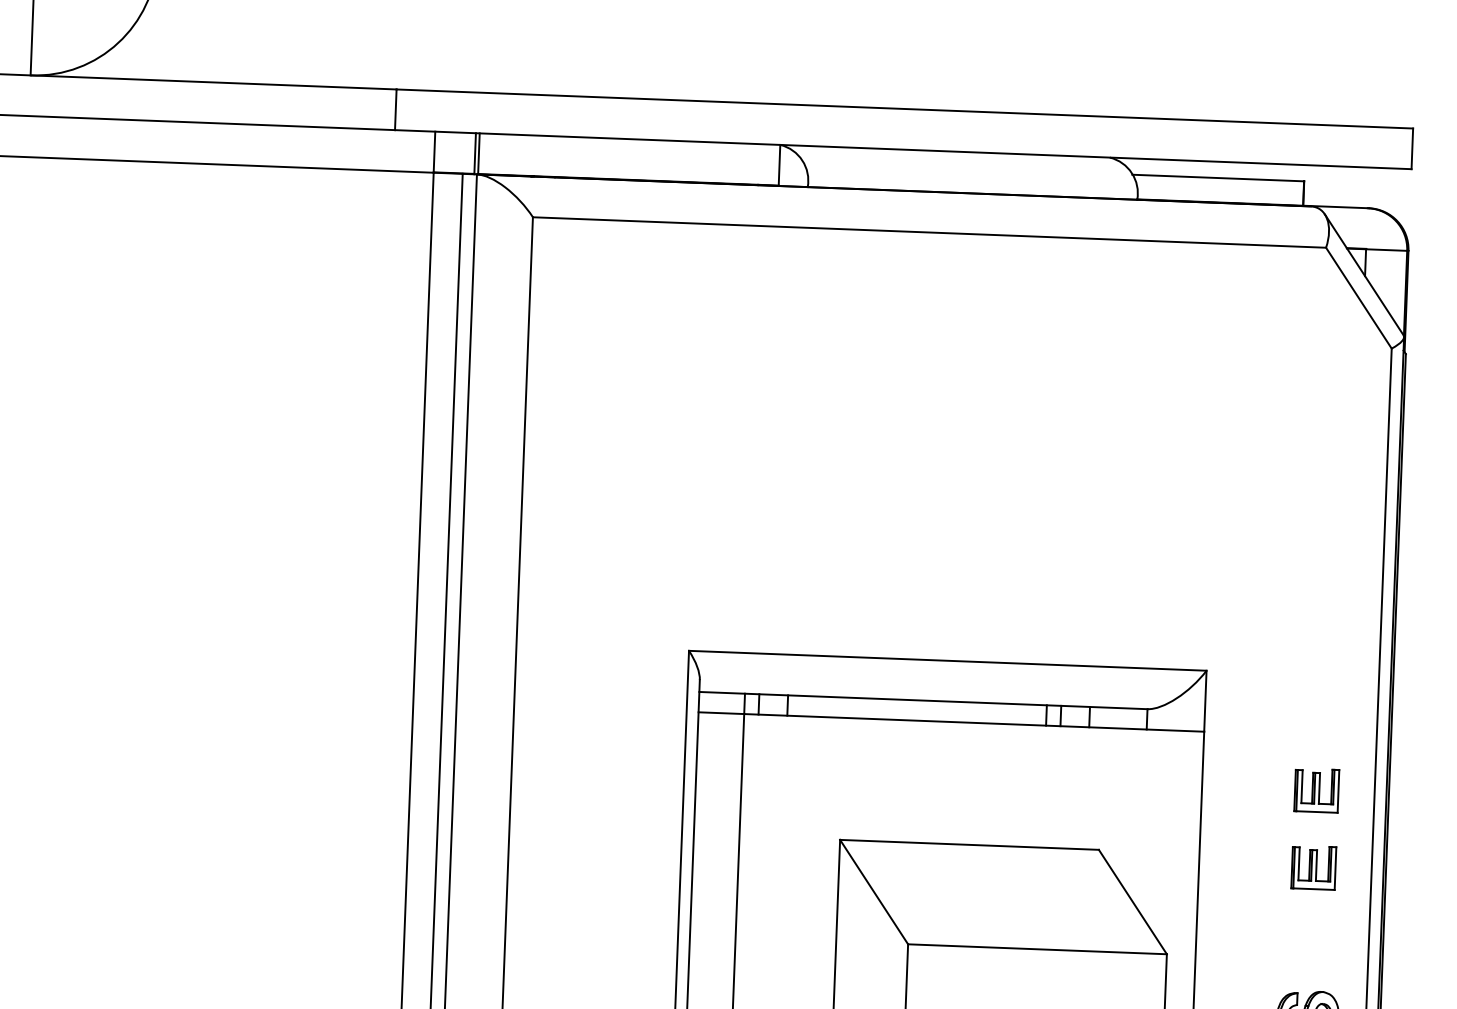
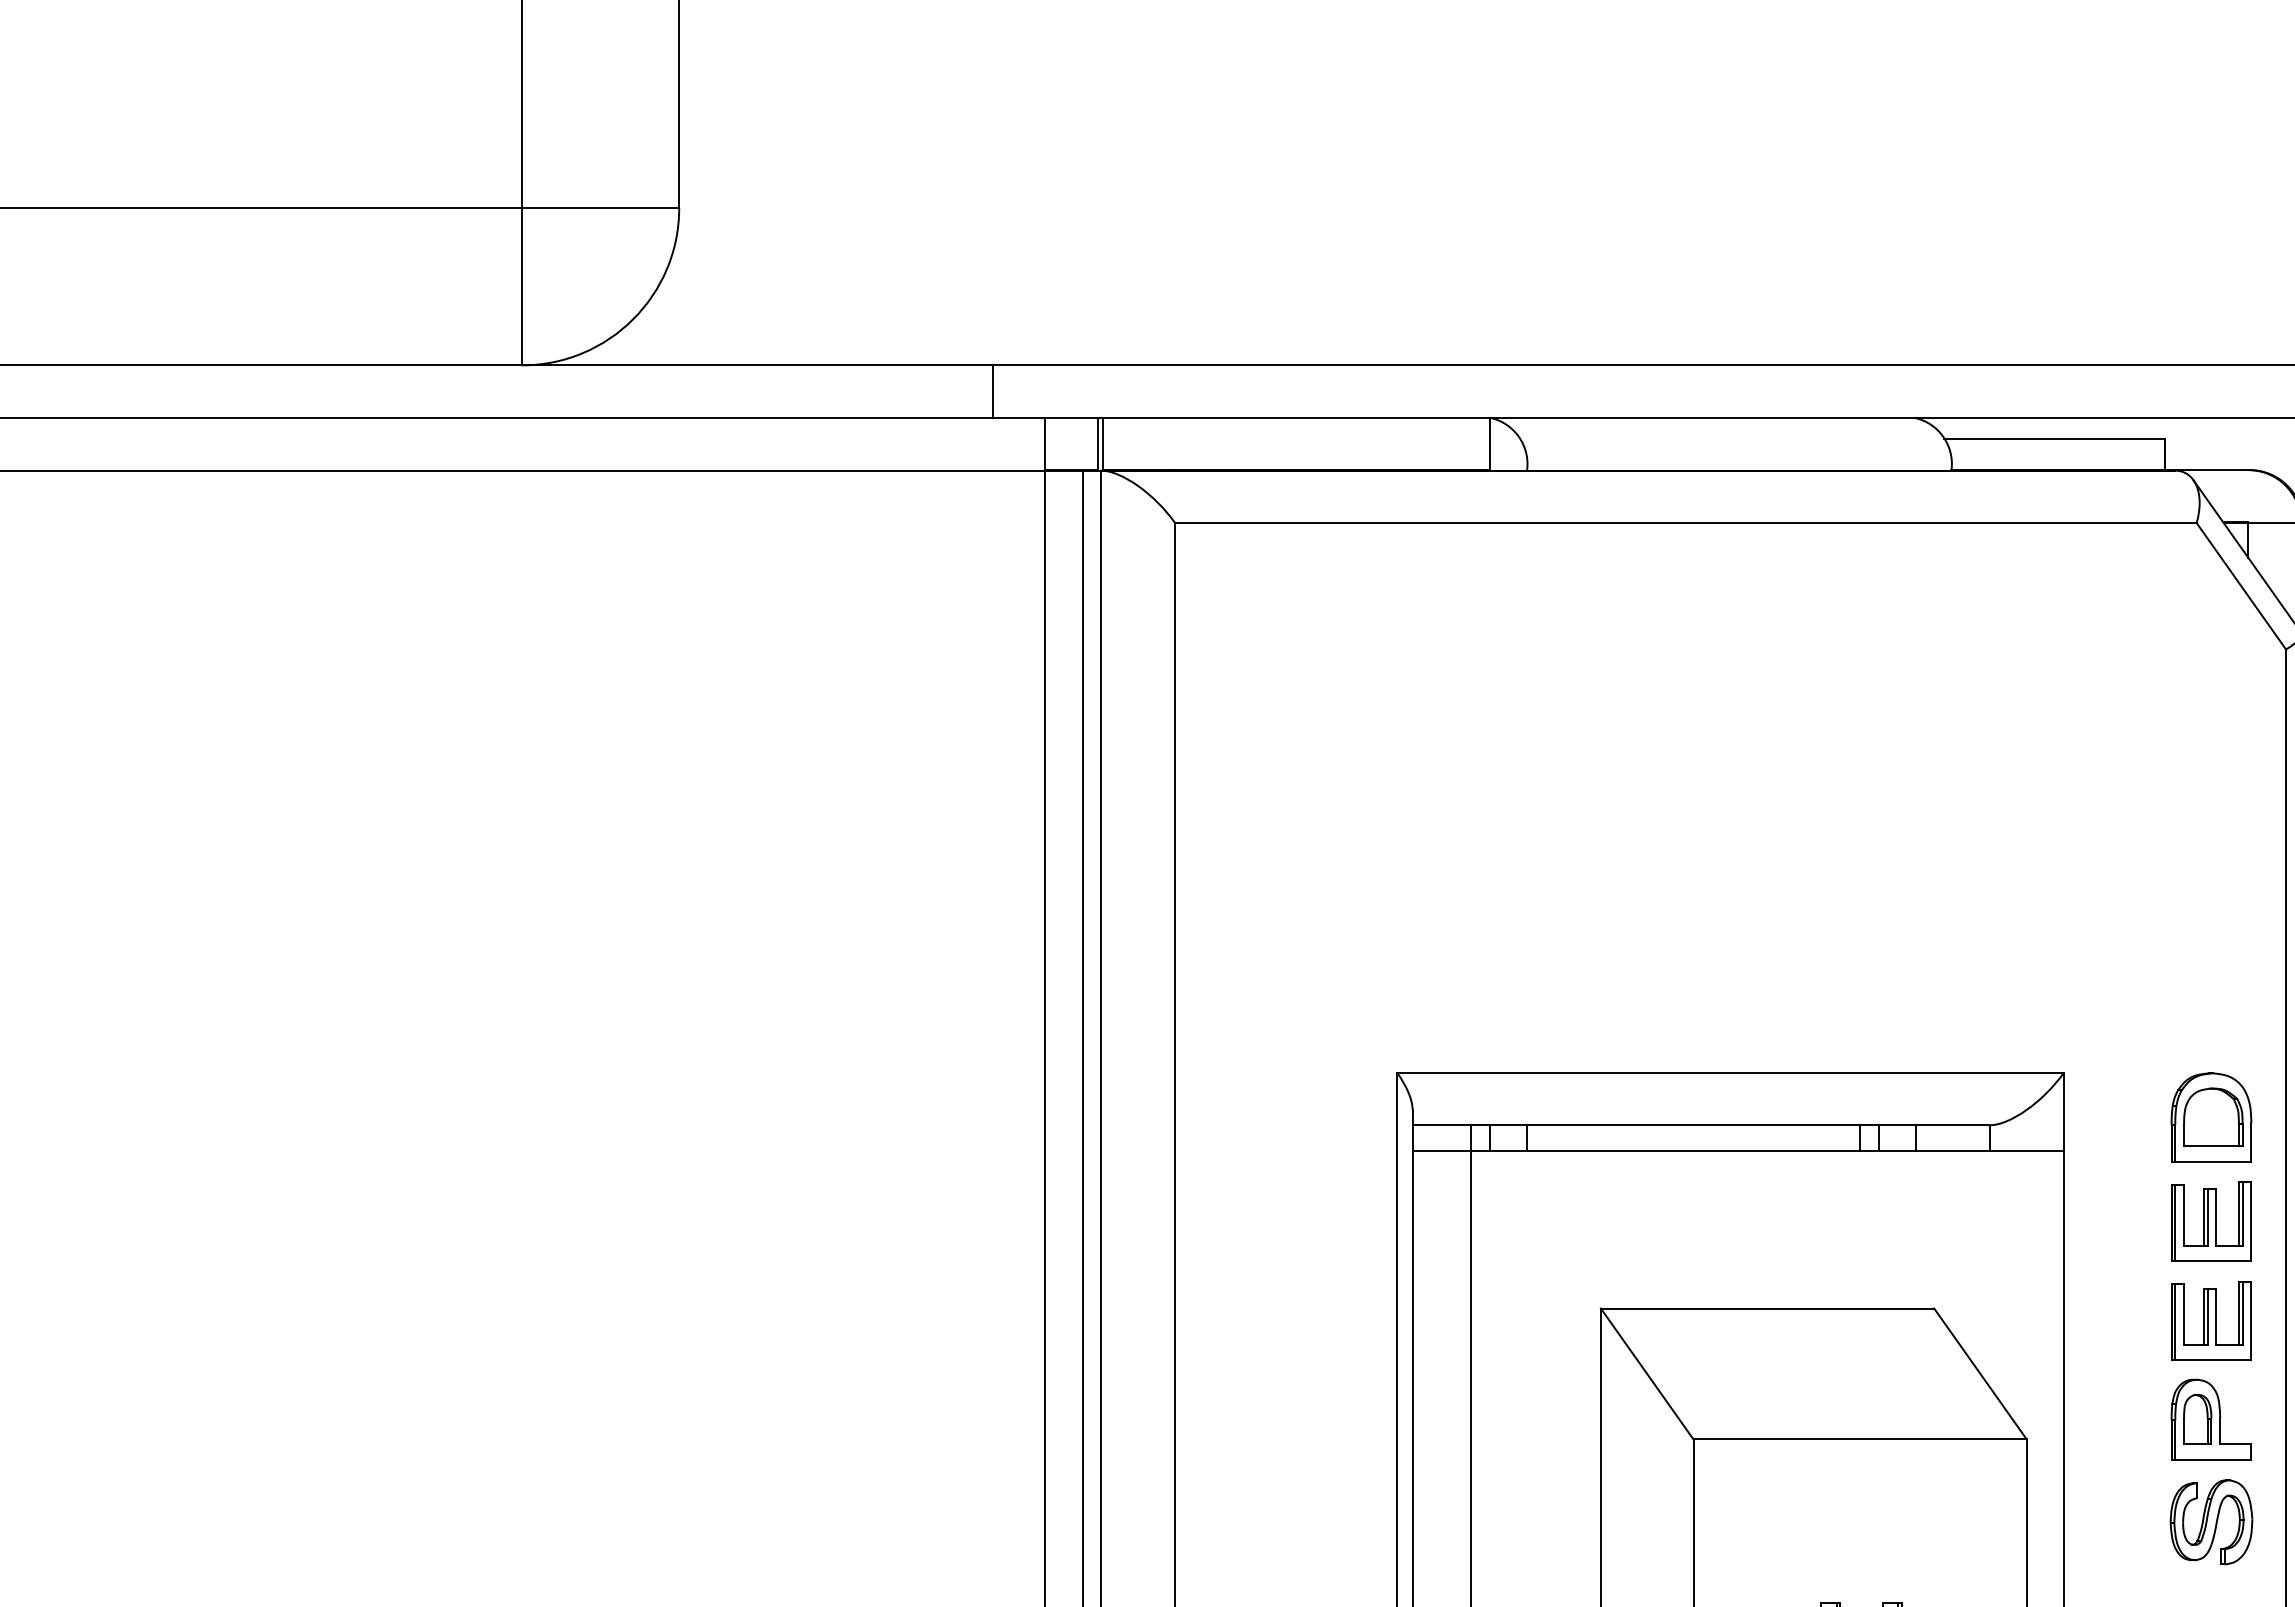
part: (1319, 709) -> (2211, 1117), added
part: (1316, 790) -> (2211, 1221), size x1.43
part: (1313, 867) -> (2211, 1320), size x1.43
part: (1310, 944) -> (2210, 1419), added

